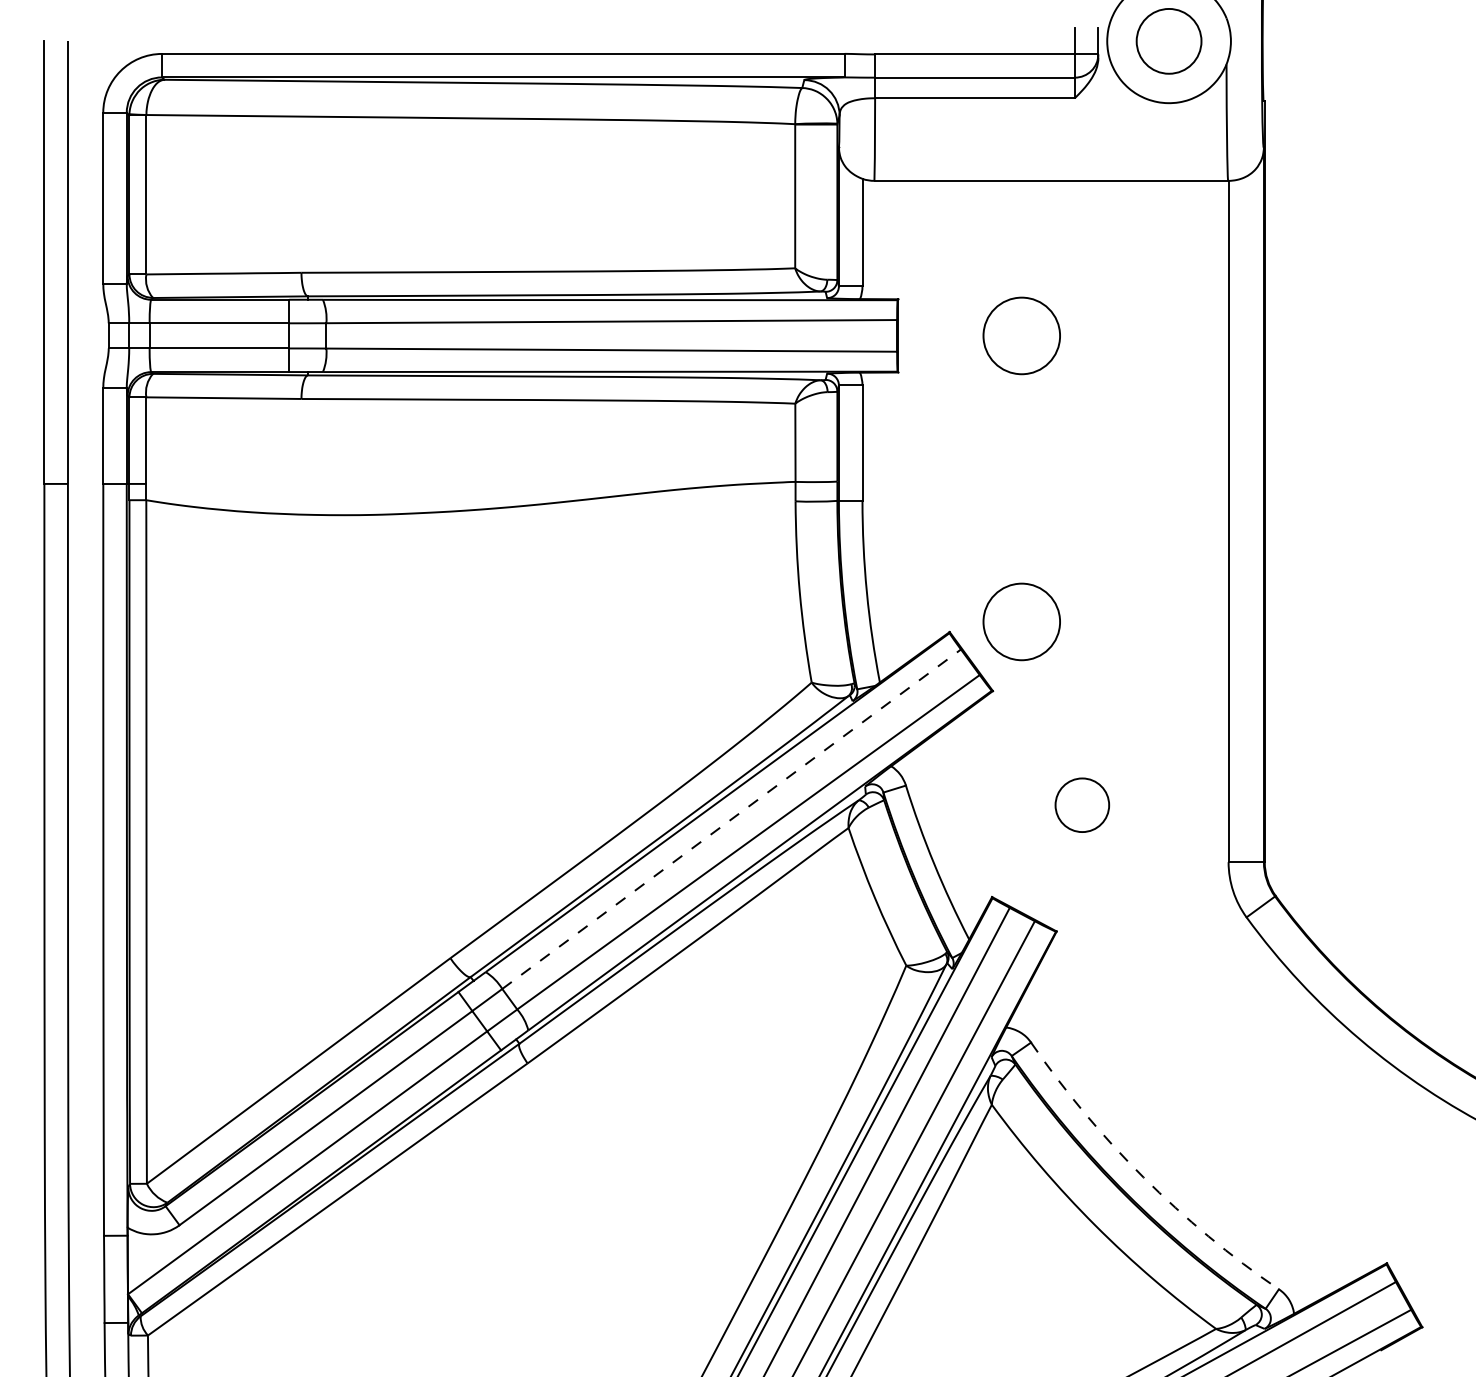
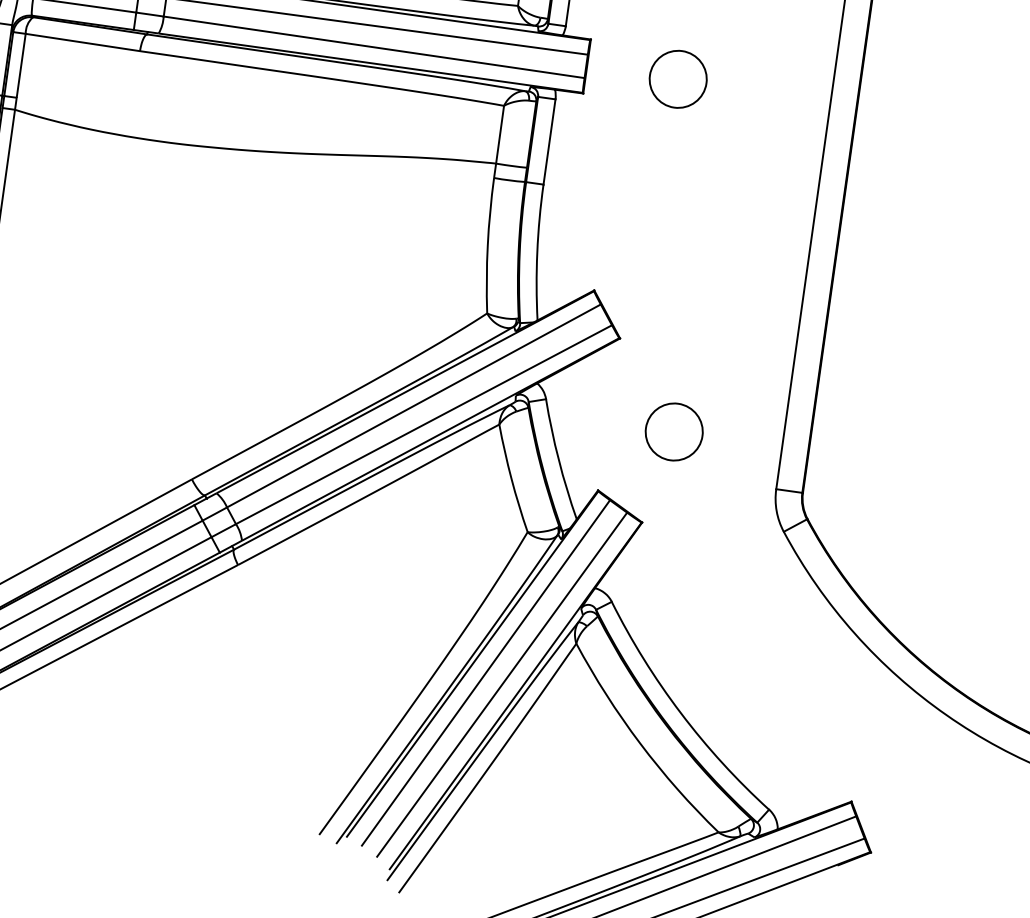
circle: (1021, 621) -> (648, 290), removed
circle: (1082, 804) -> (674, 431), size x1.43
line: (732, 818) -> (414, 405), dashed -> solid
arc: (1143, 1177) -> (680, 713), dashed -> solid

